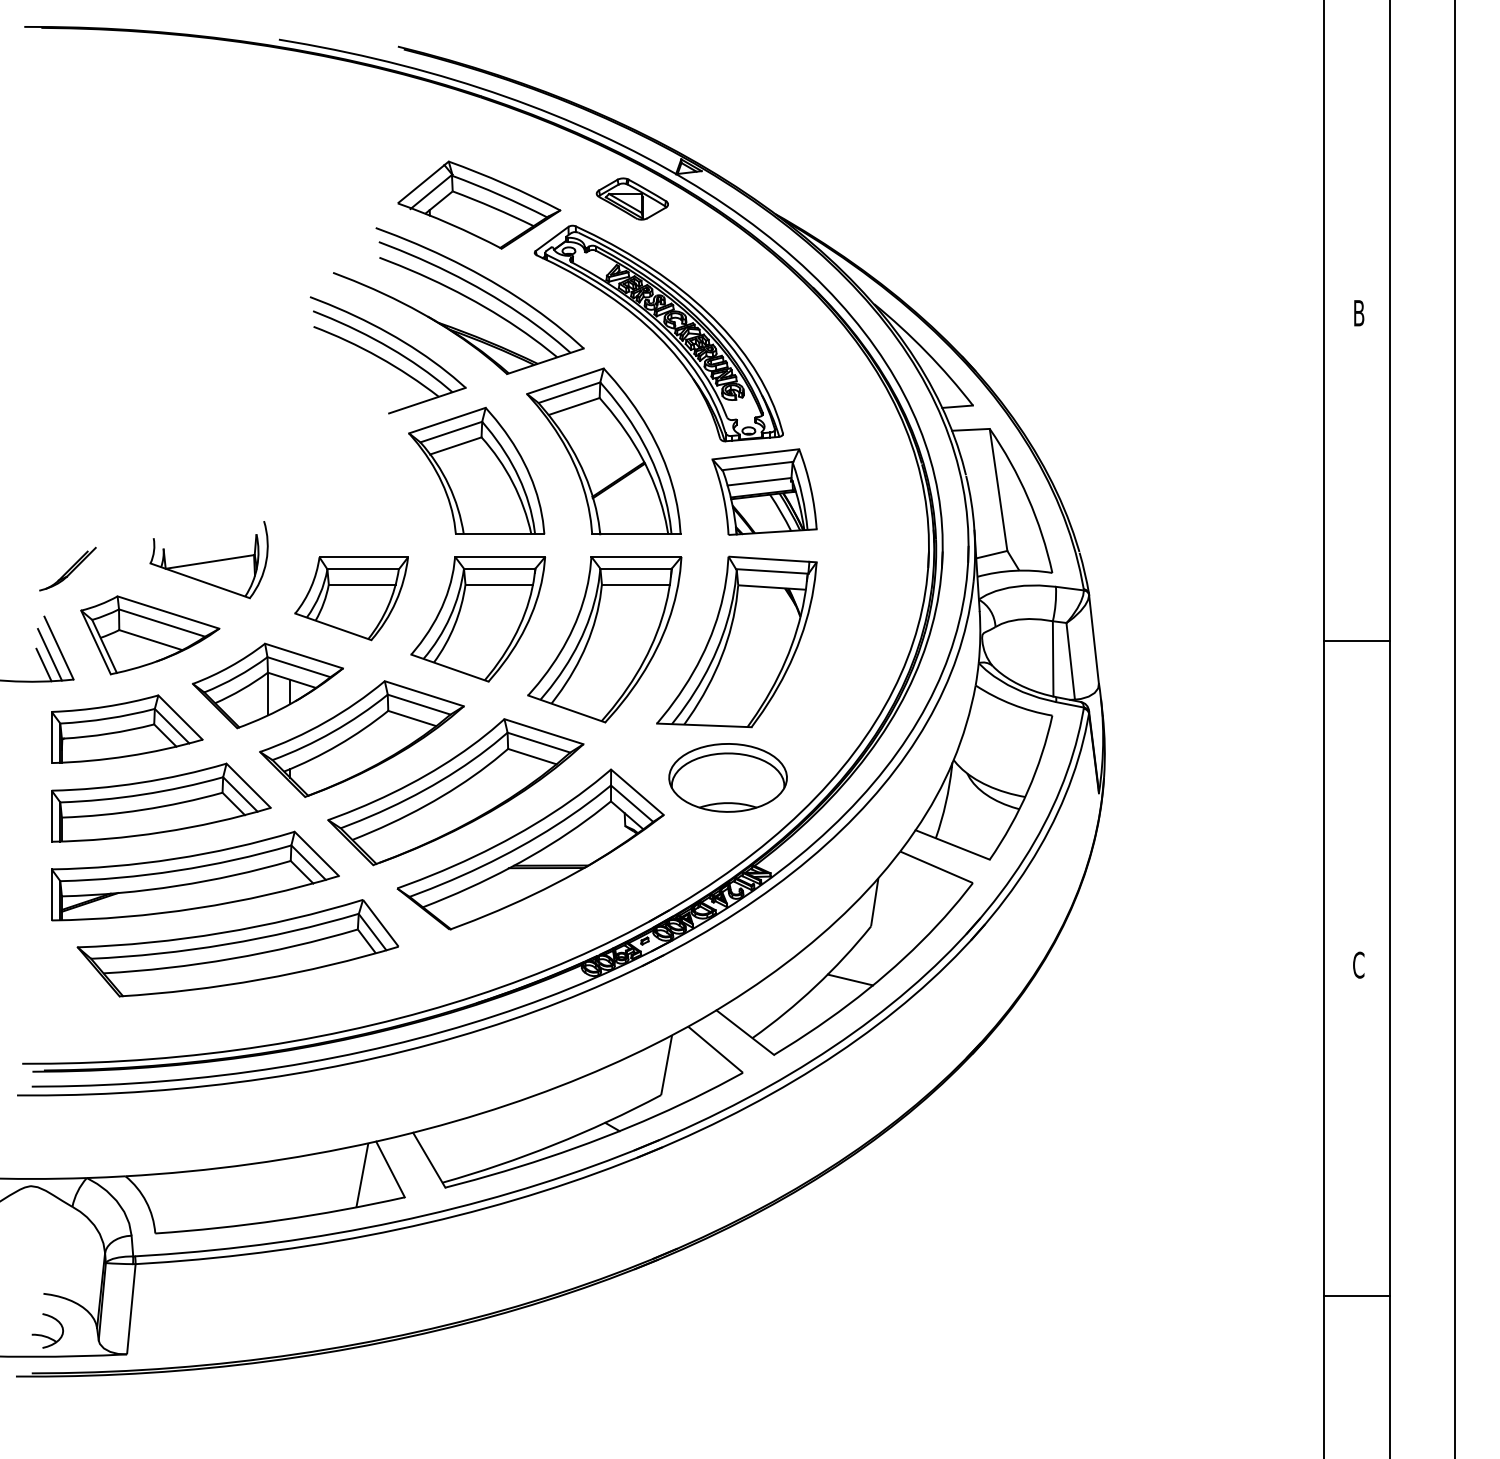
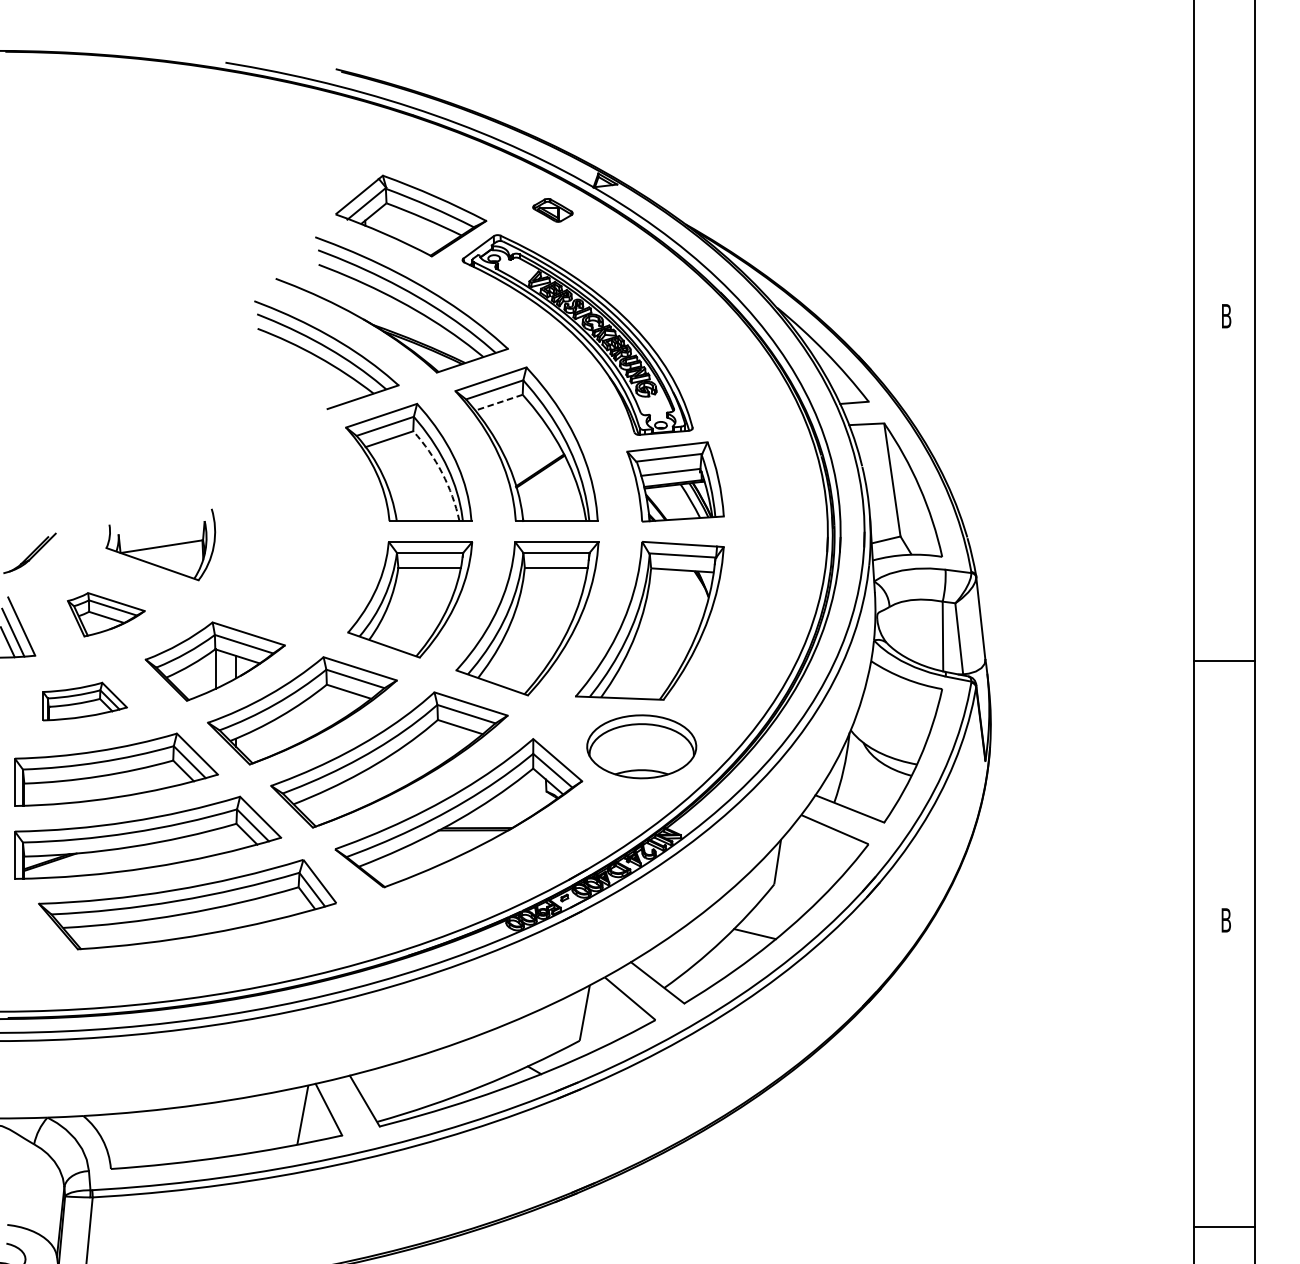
part: (631, 198) -> (552, 209), size x0.6
line: (574, 406) -> (499, 402), solid -> dashed
arc: (512, 482) -> (441, 473), solid -> dashed
part: (351, 598) -> (292, 580), removed
part: (150, 635) -> (106, 614), size x0.6
line: (1356, 640) -> (1224, 661), moved
part: (127, 728) -> (85, 701), size x0.6
text: (1358, 964) -> (1225, 919), C -> B

